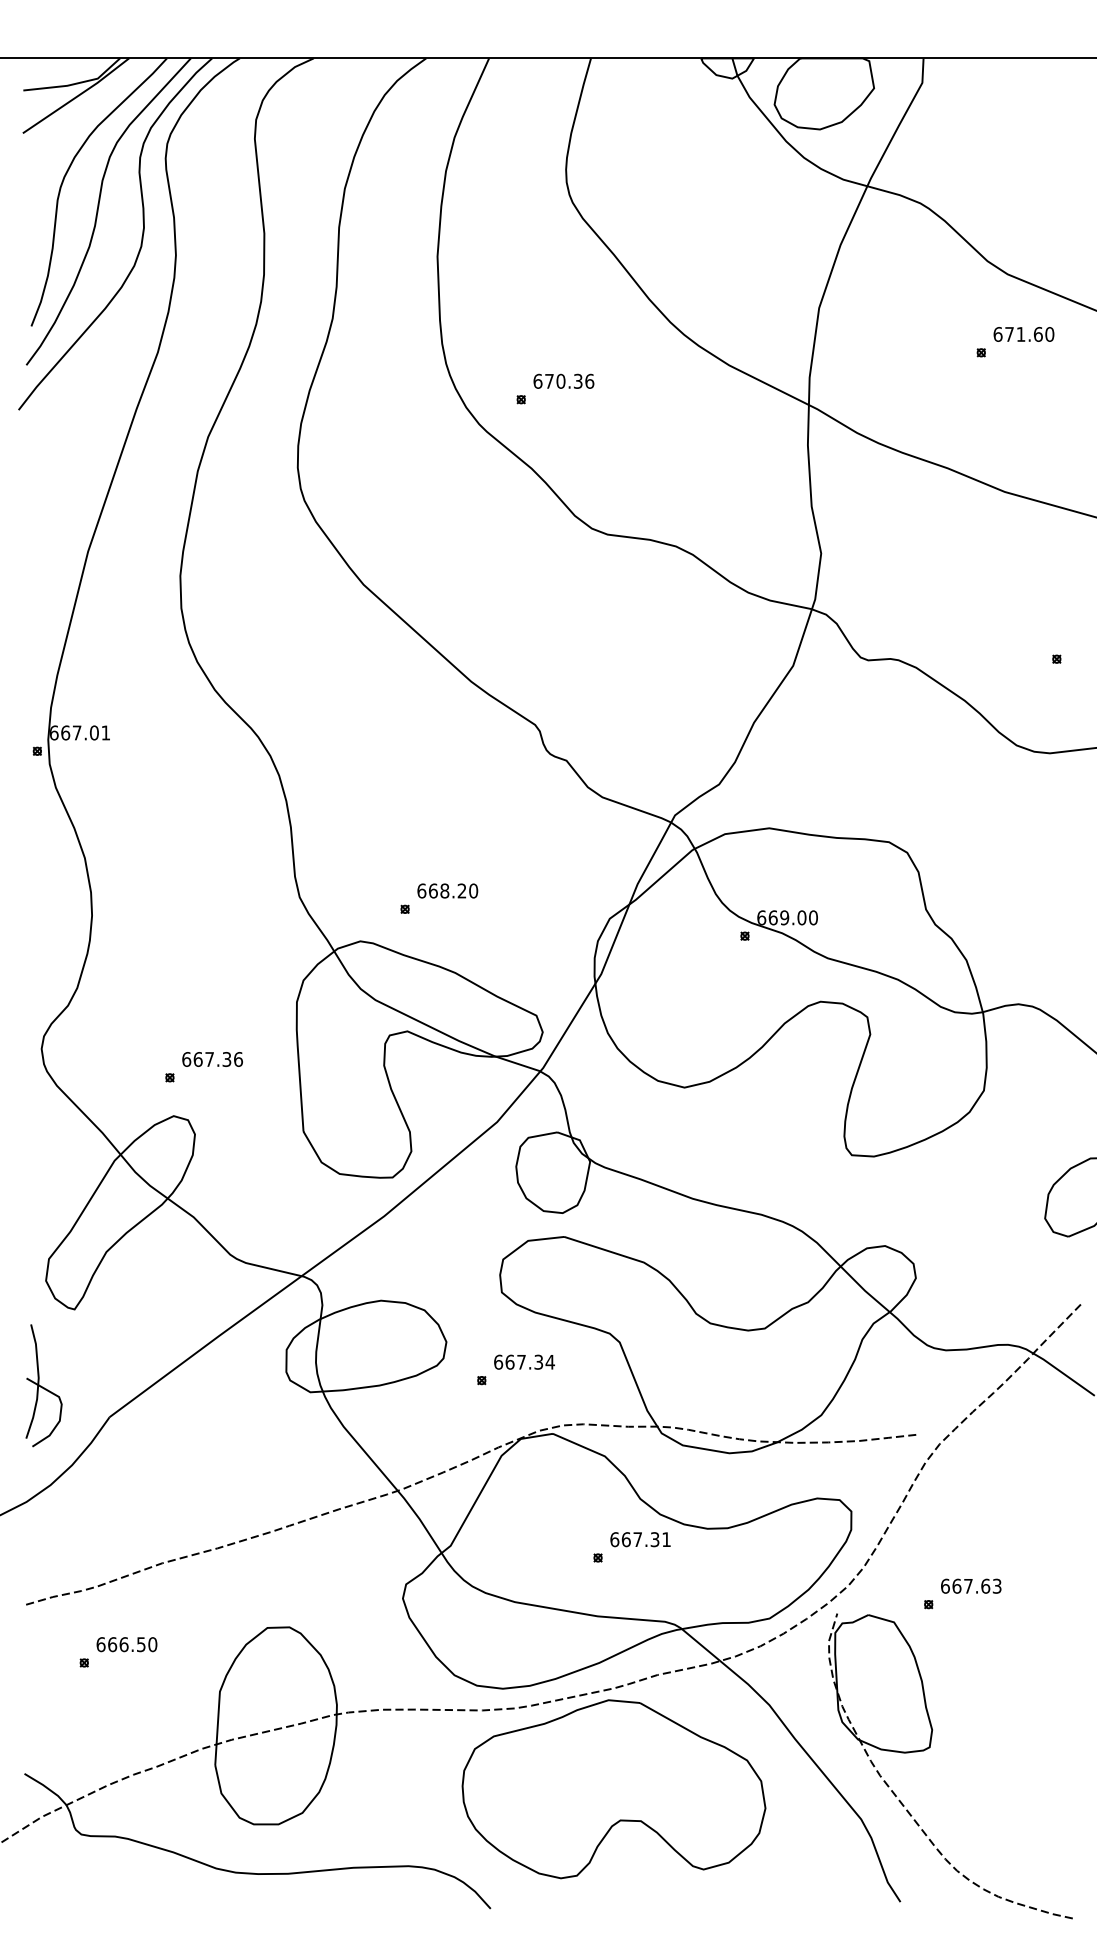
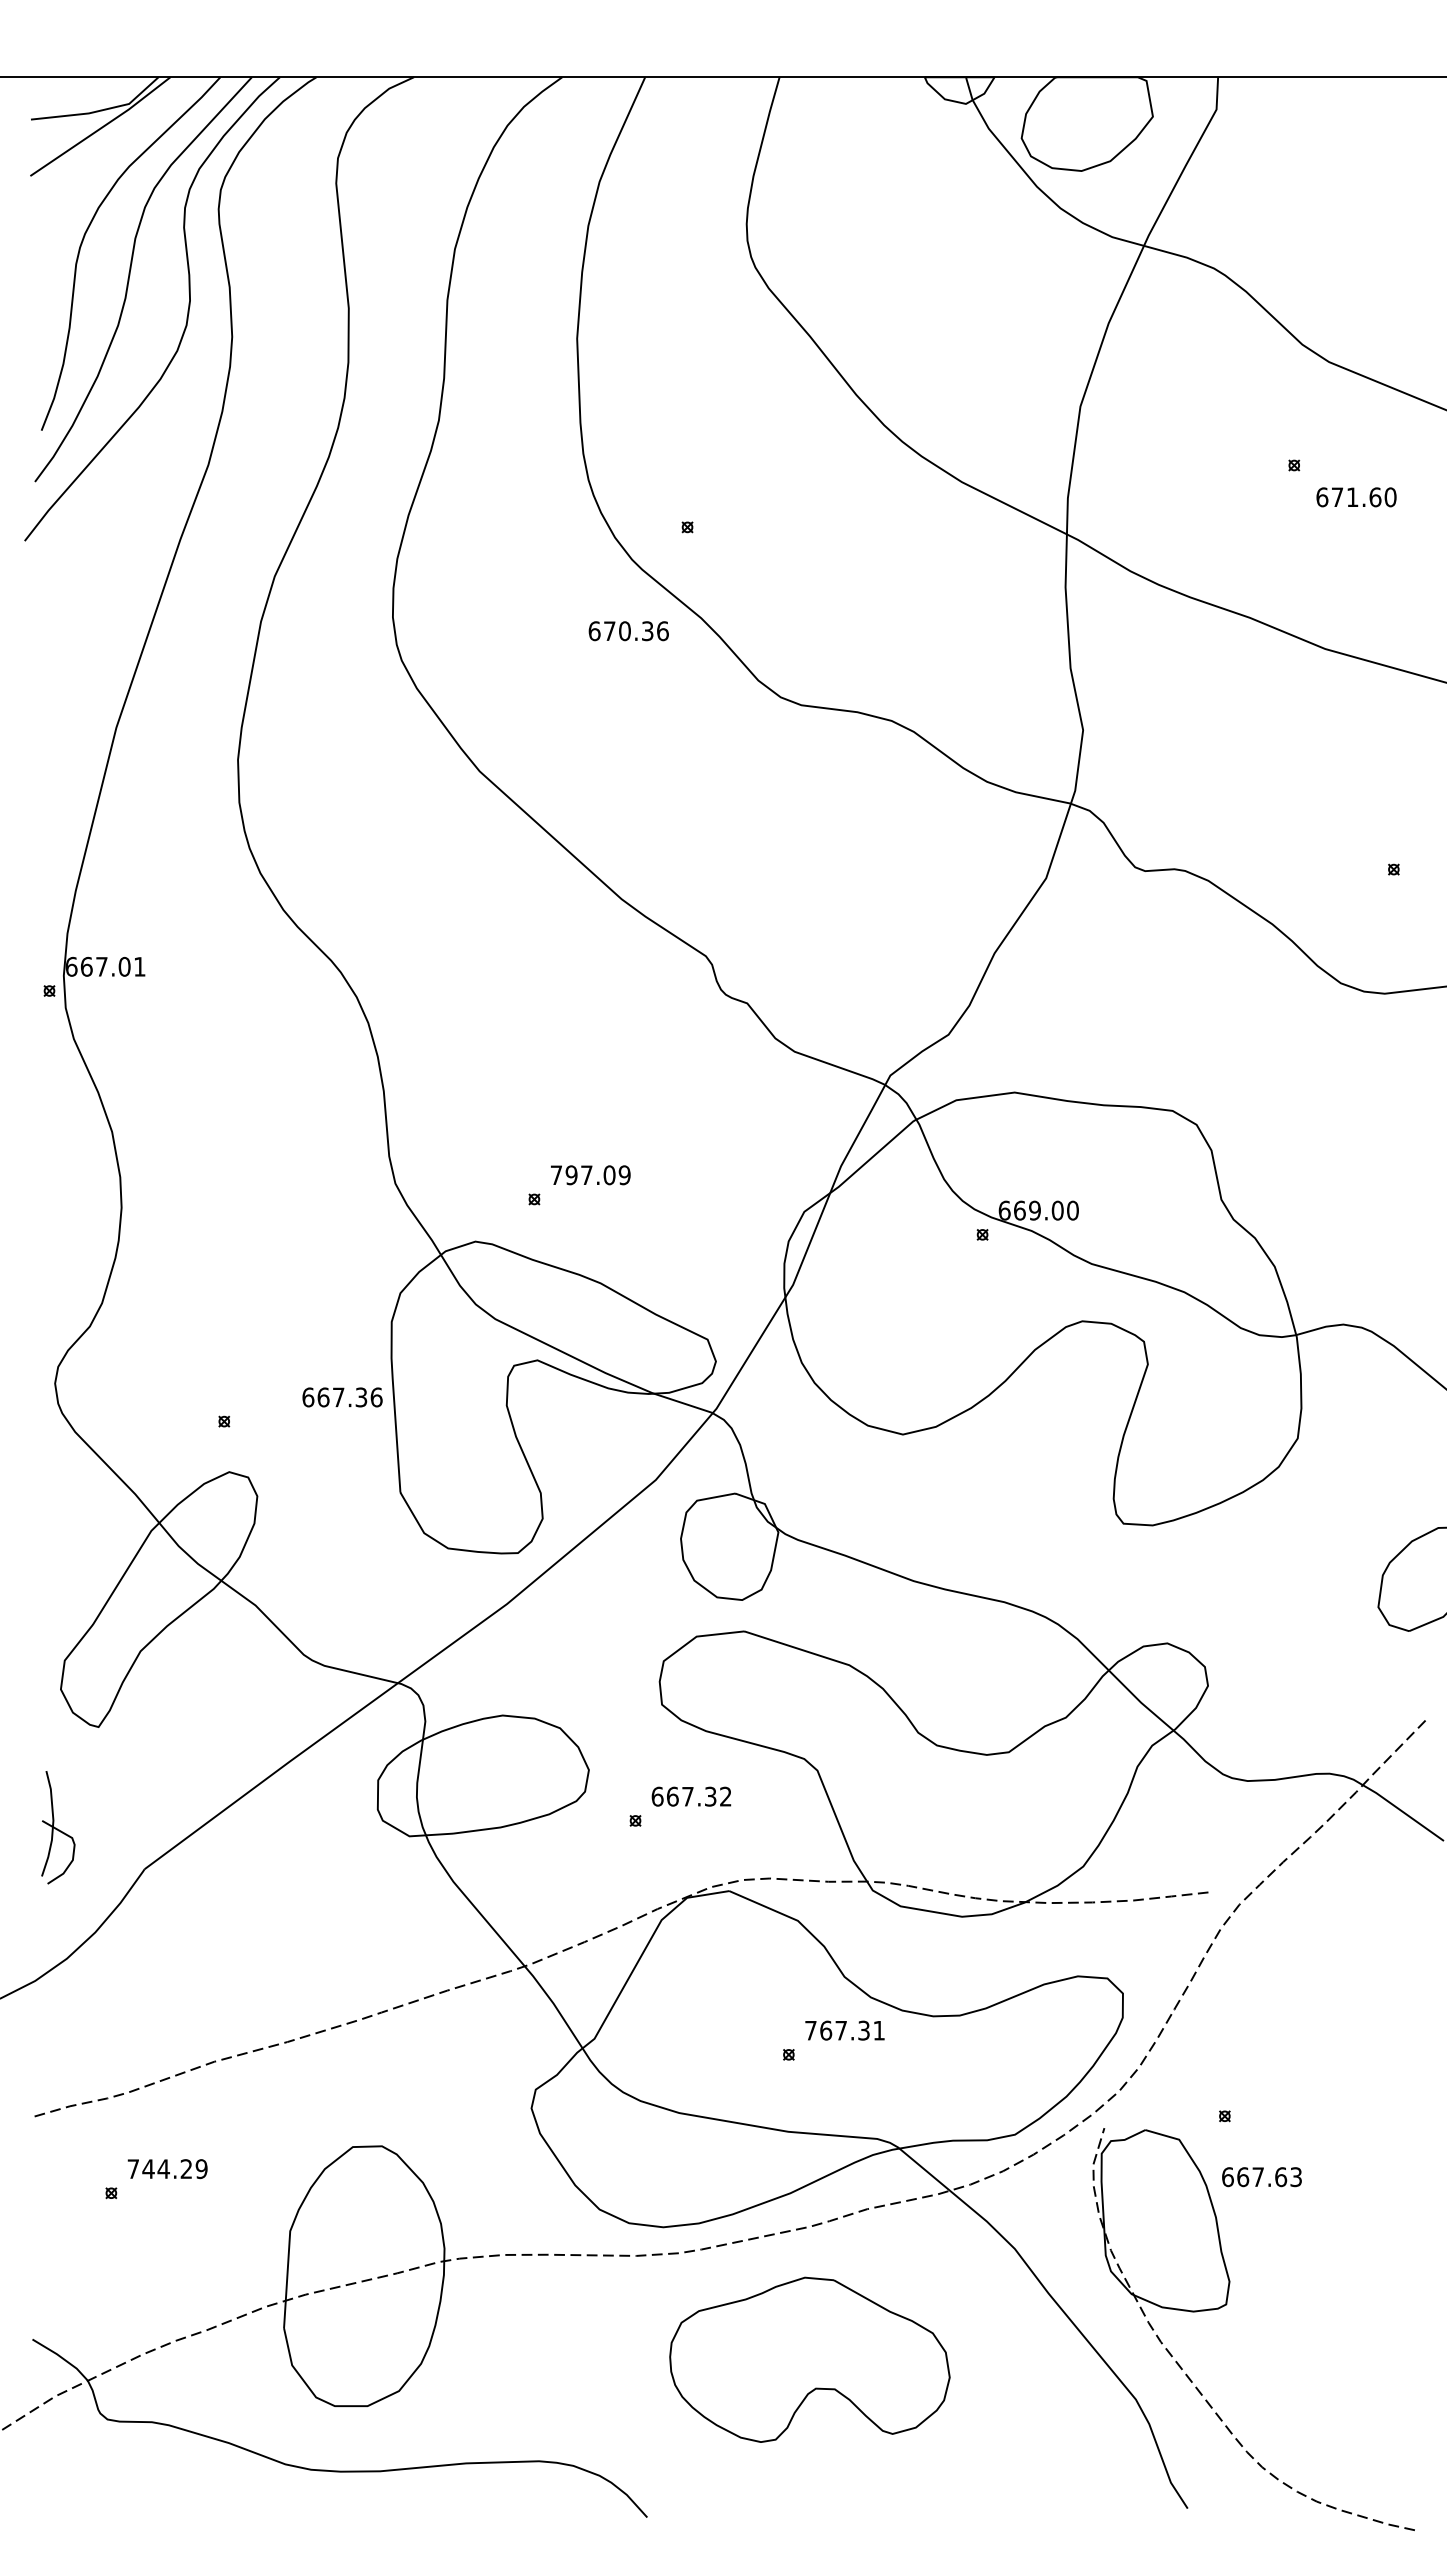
text: (1023, 334) -> (1356, 497), moved
text: (563, 381) -> (628, 631), moved
text: (447, 891) -> (590, 1175), 668.20 -> 797.09
text: (212, 1059) -> (342, 1397), moved
text: (550, 1362) -> (725, 1796), 667.34 -> 667.32
part: (44, 1385) -> (58, 1827), size x0.7
text: (614, 1539) -> (810, 2030), 667.31 -> 767.31
text: (970, 1586) -> (1261, 2177), moved
text: (126, 1644) -> (167, 2169), 666.50 -> 744.29
part: (613, 1789) -> (809, 2359), size x0.7

